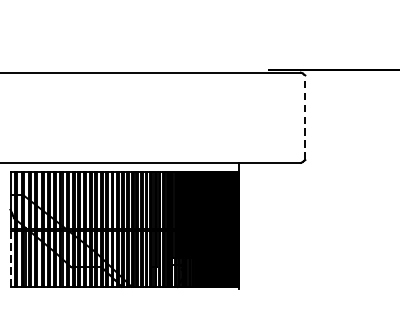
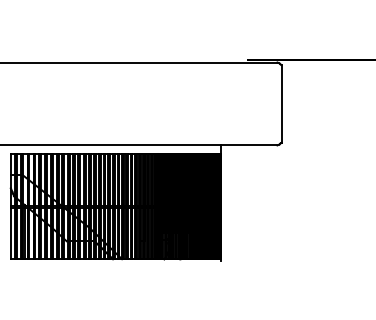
line: (305, 117) -> (281, 103), dashed -> solid
line: (10, 258) -> (10, 233), dashed -> solid

